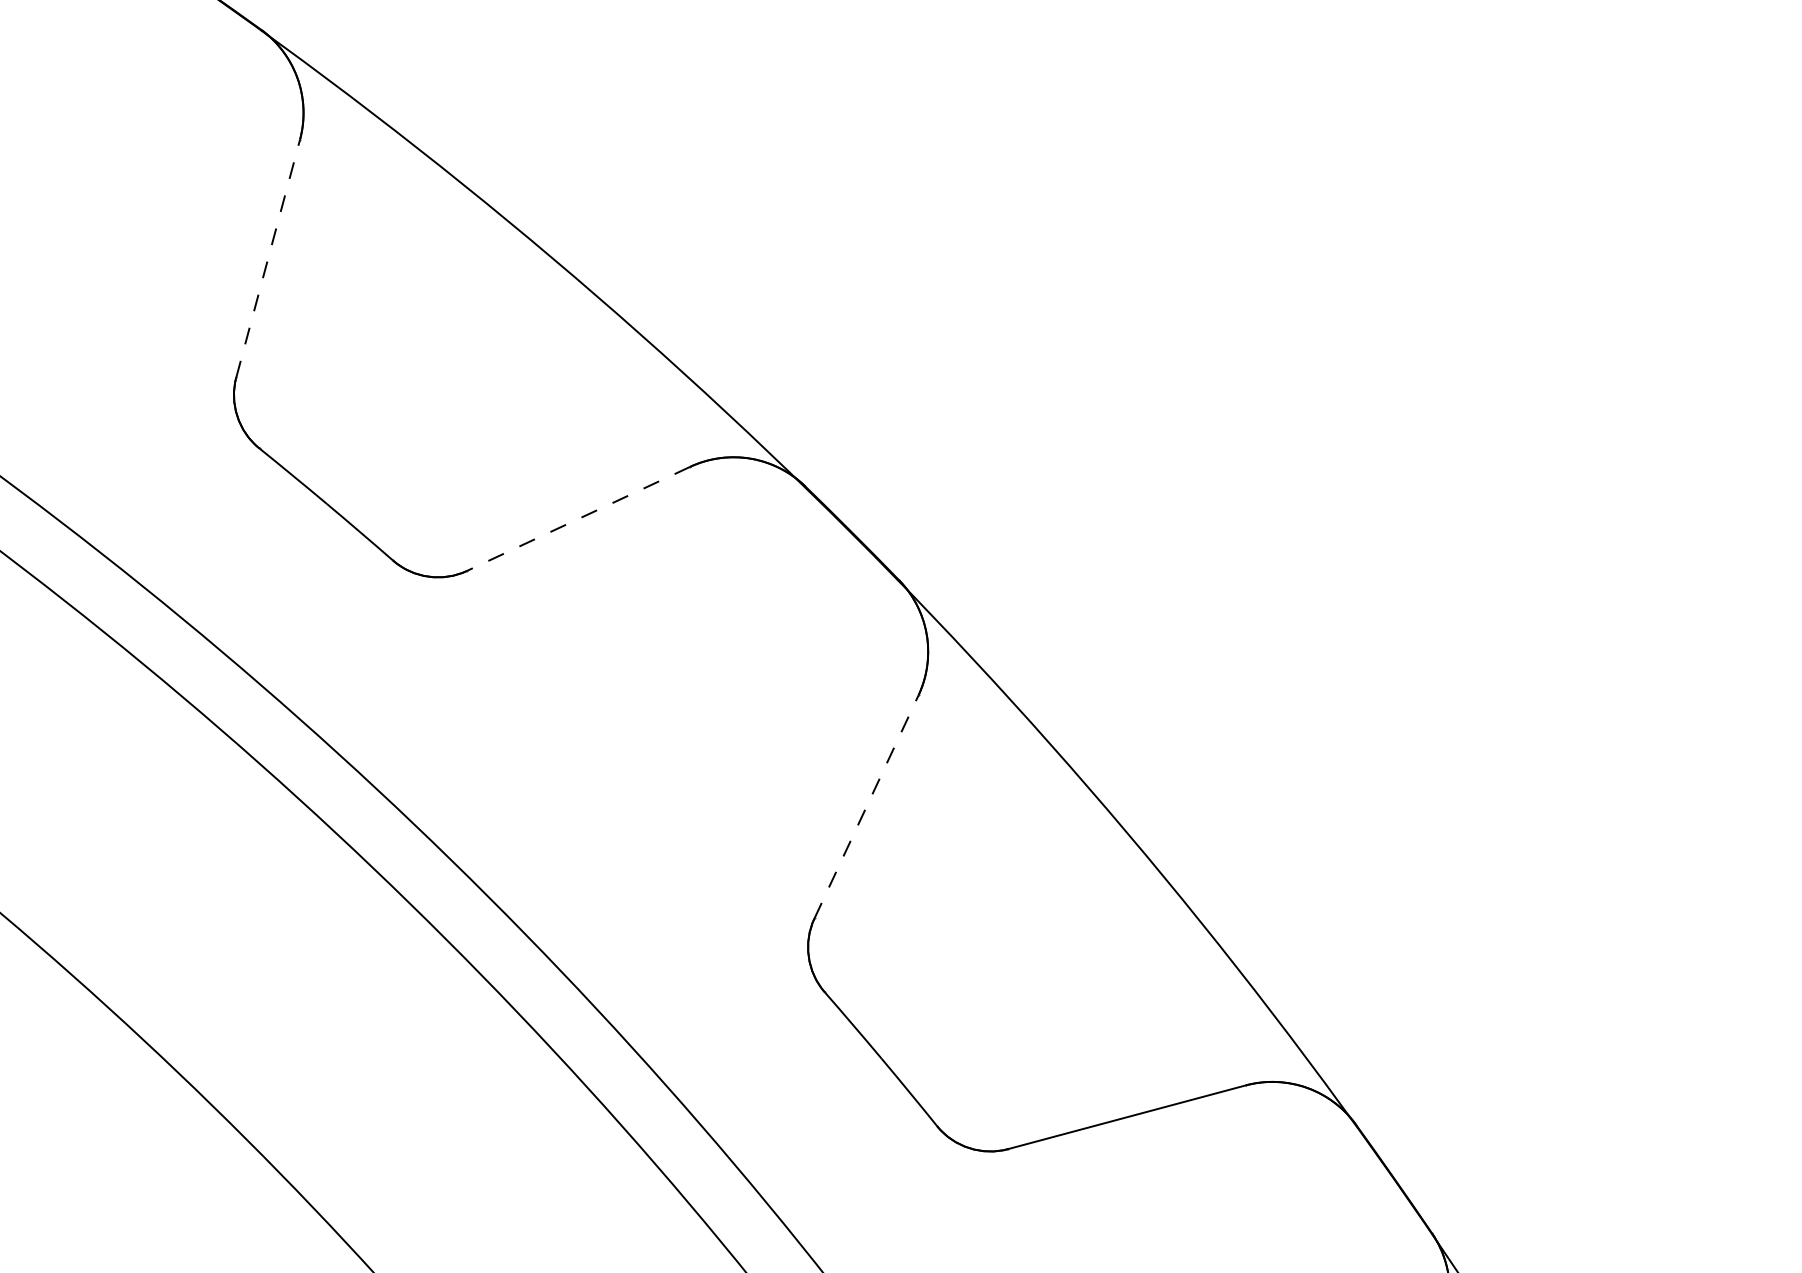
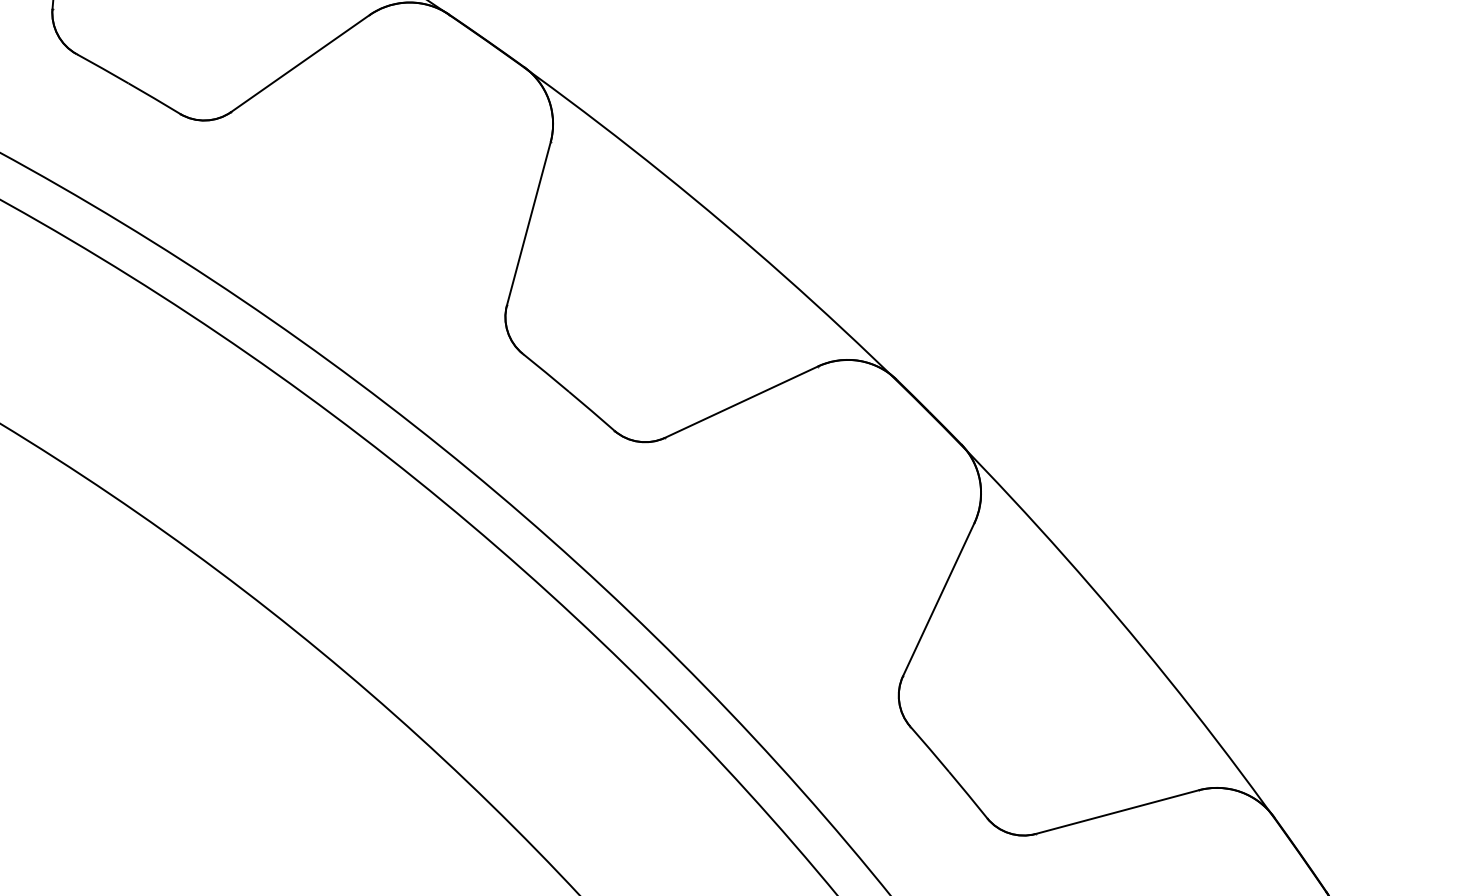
line: (269, 258) -> (529, 223), dashed -> solid
line: (578, 519) -> (741, 402), dashed -> solid
line: (867, 806) -> (939, 599), dashed -> solid

